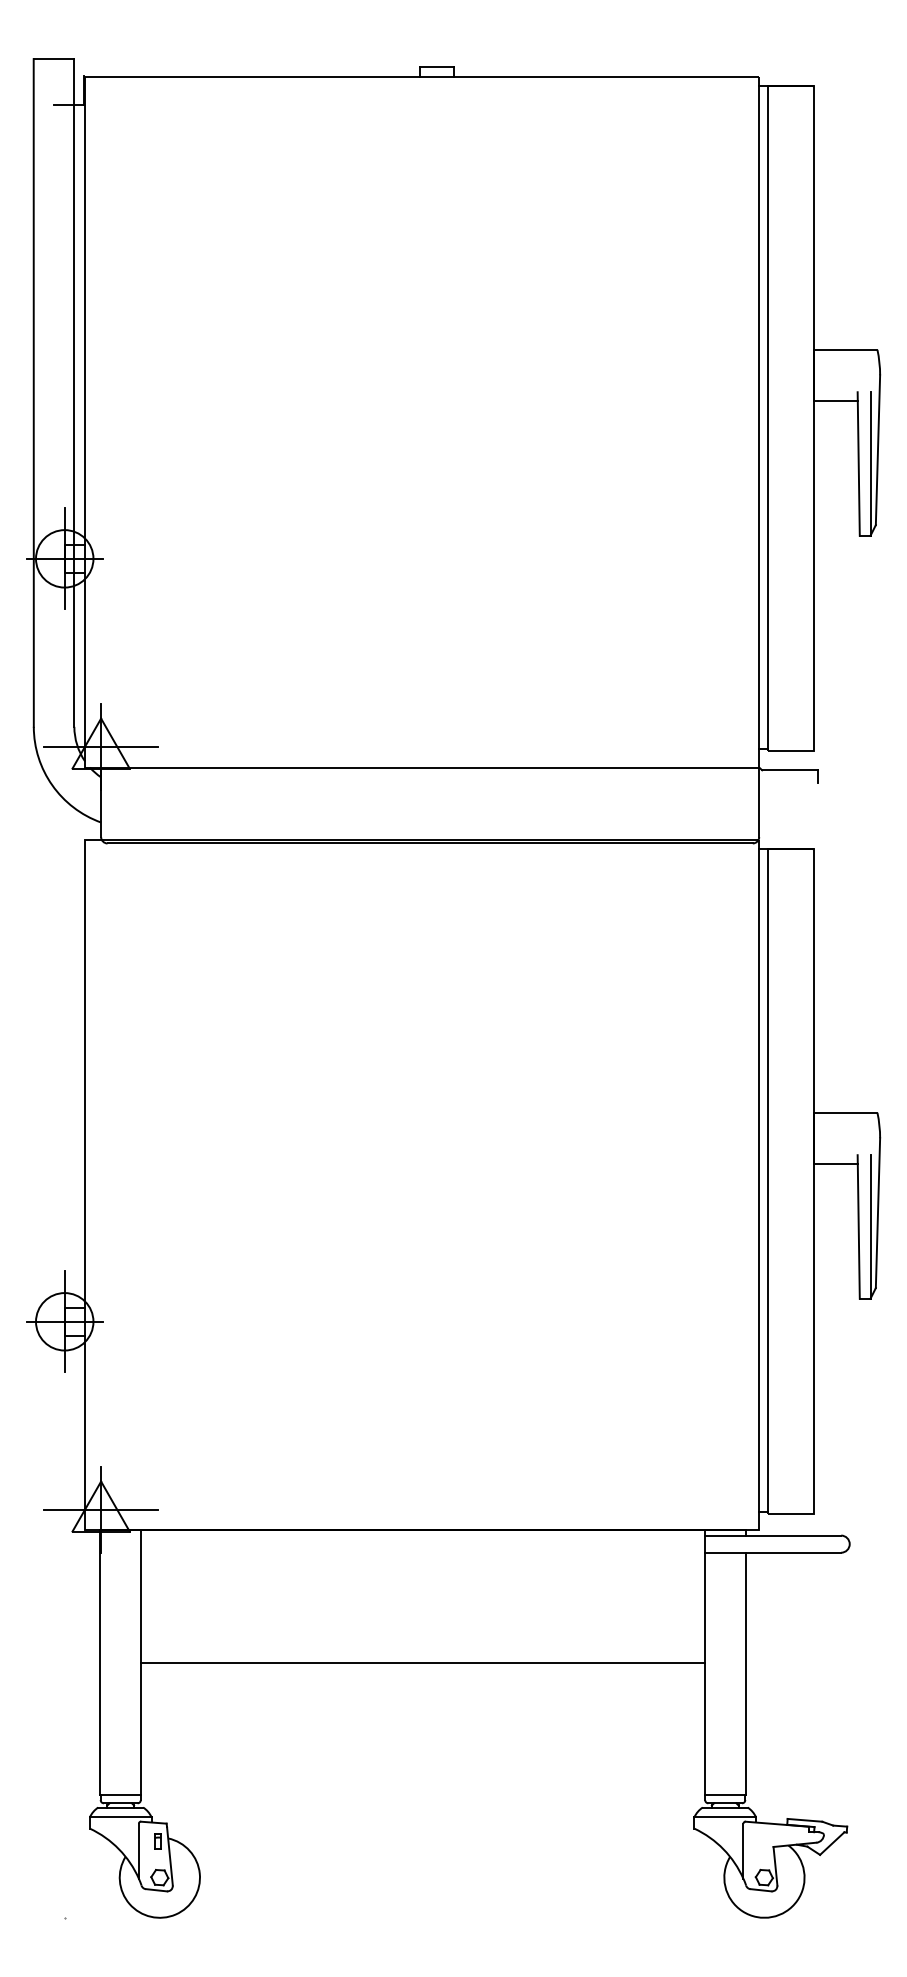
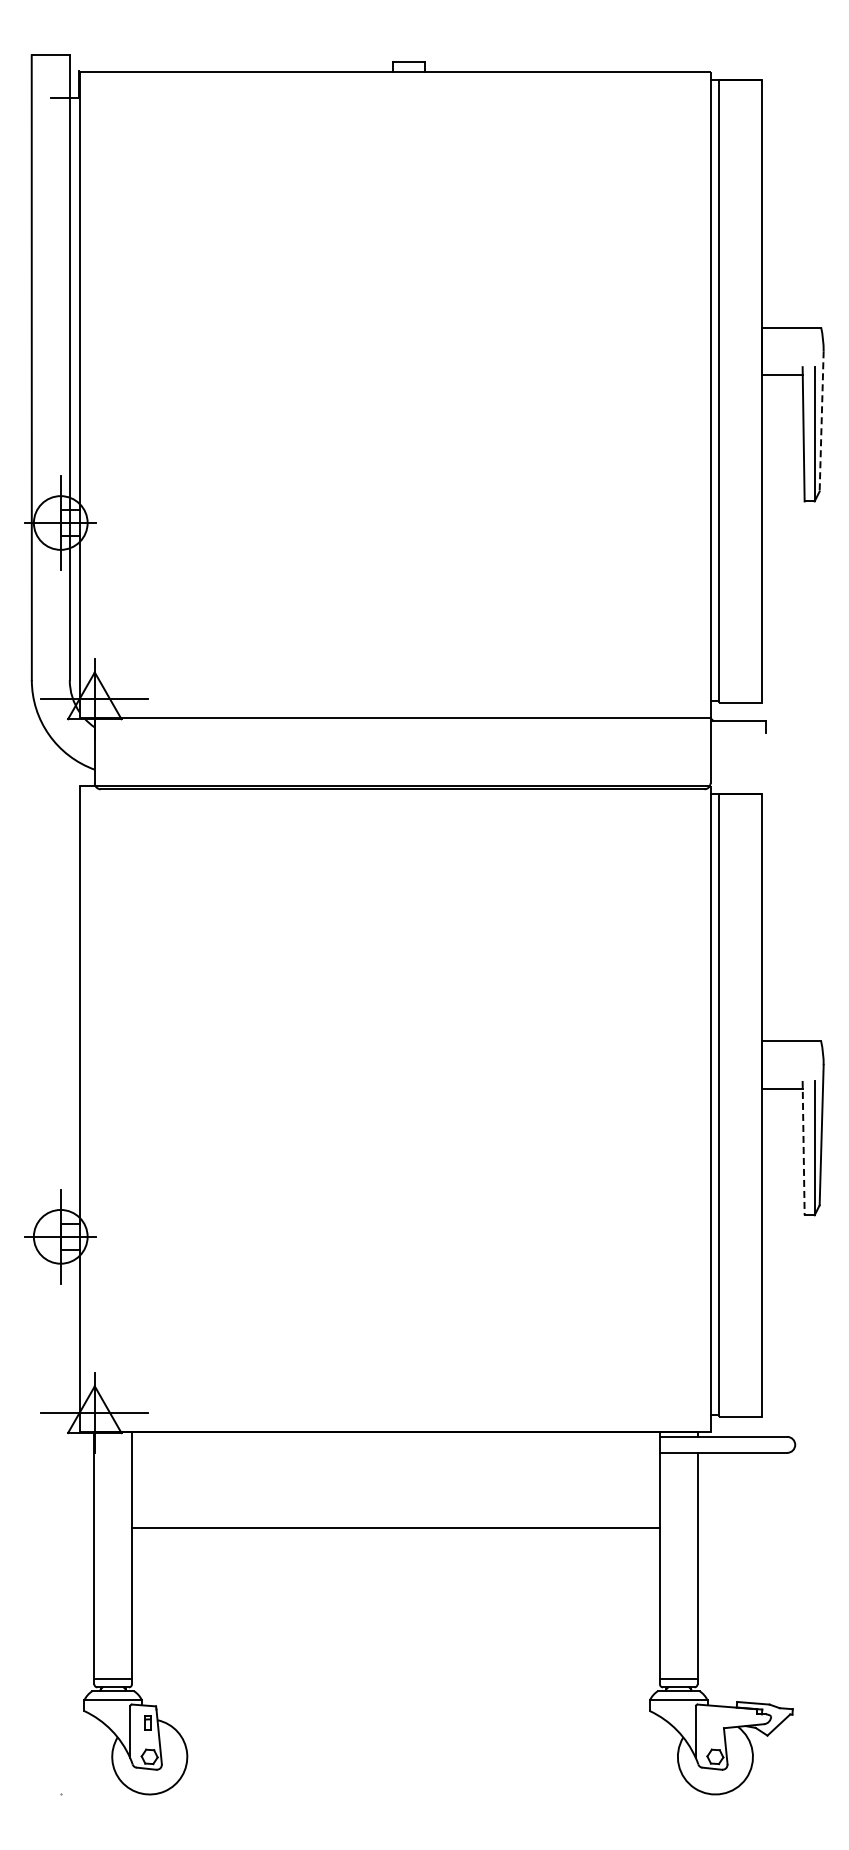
line: (877, 450) -> (821, 421), solid -> dashed
line: (858, 1227) -> (803, 1148), solid -> dashed
line: (422, 1663) -> (395, 1528), moved

